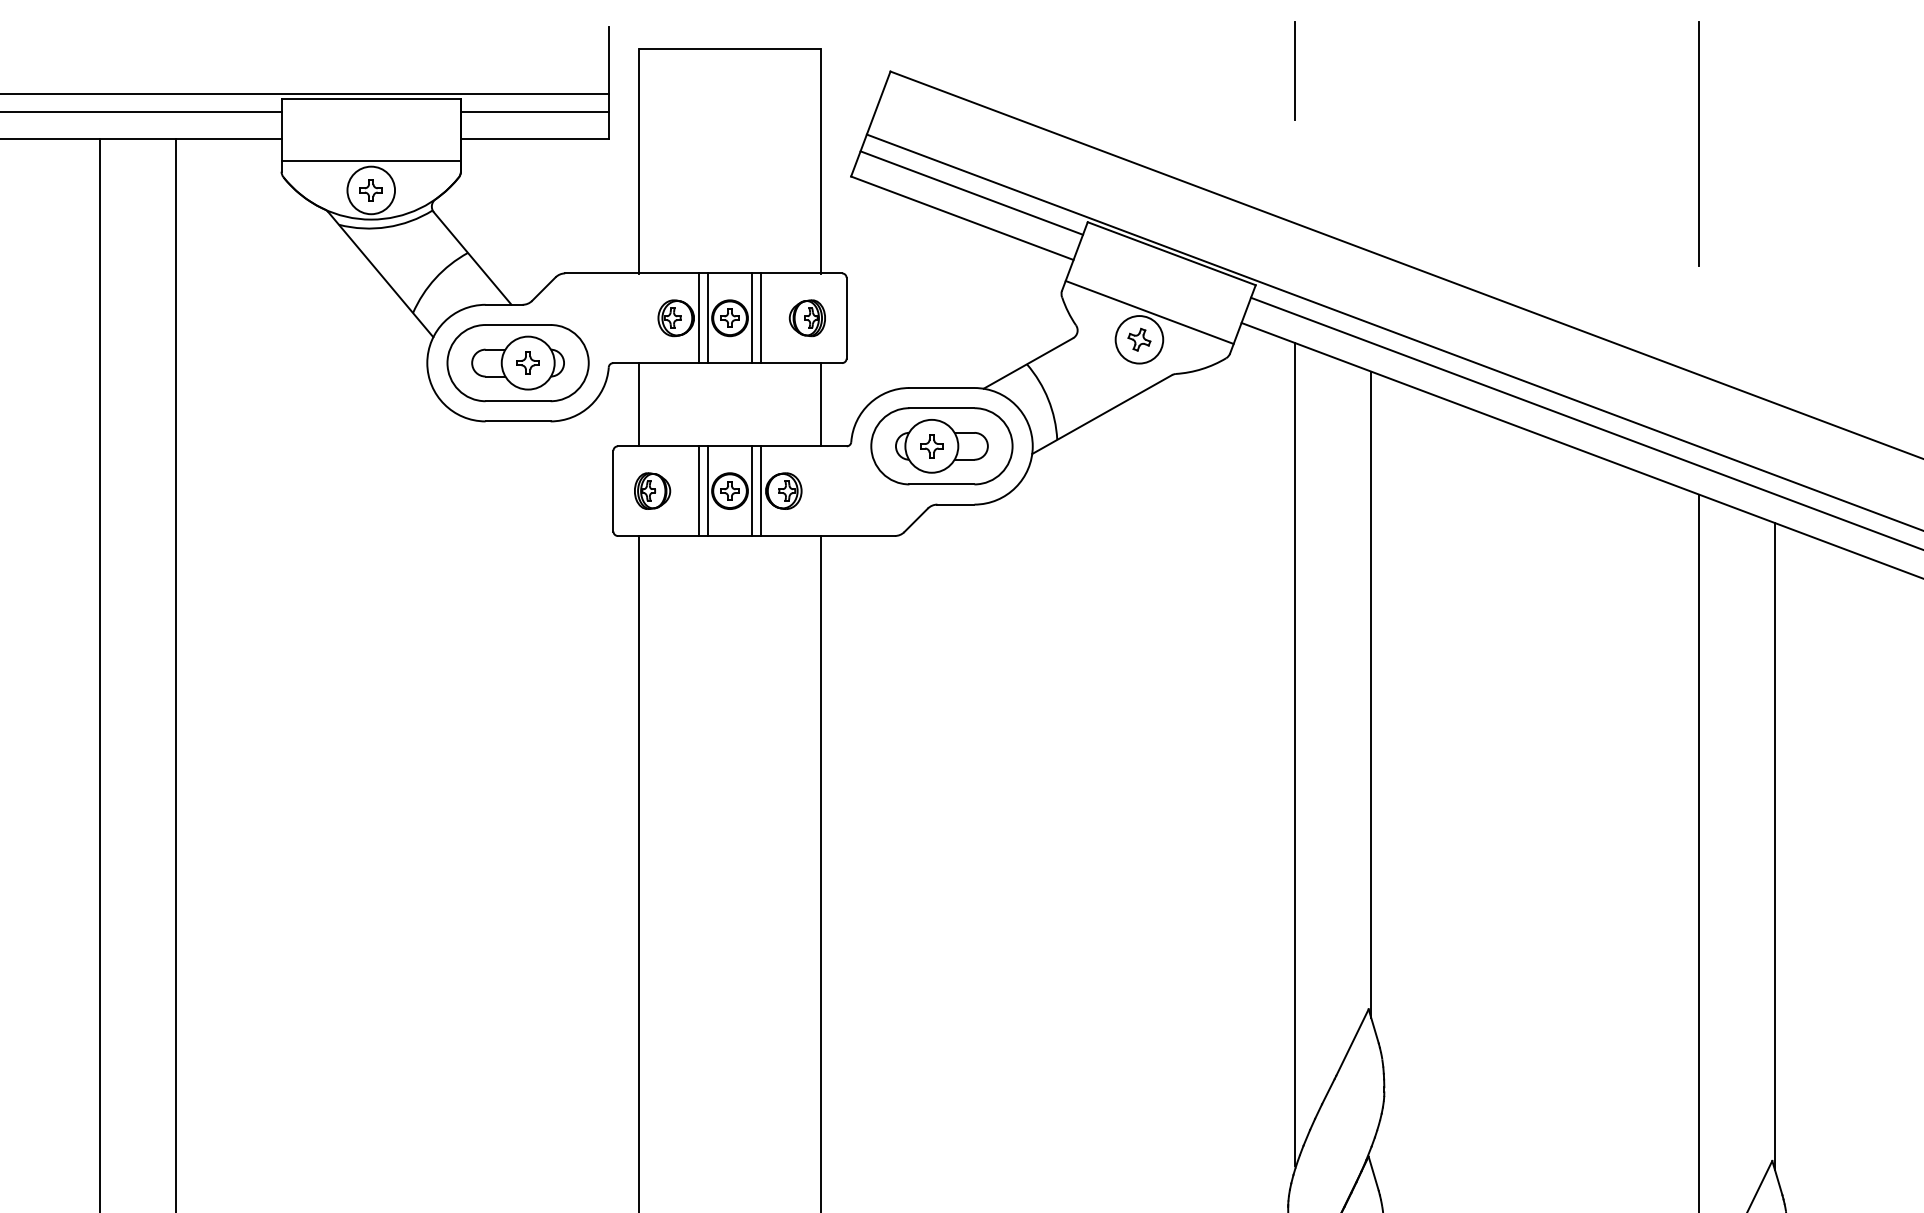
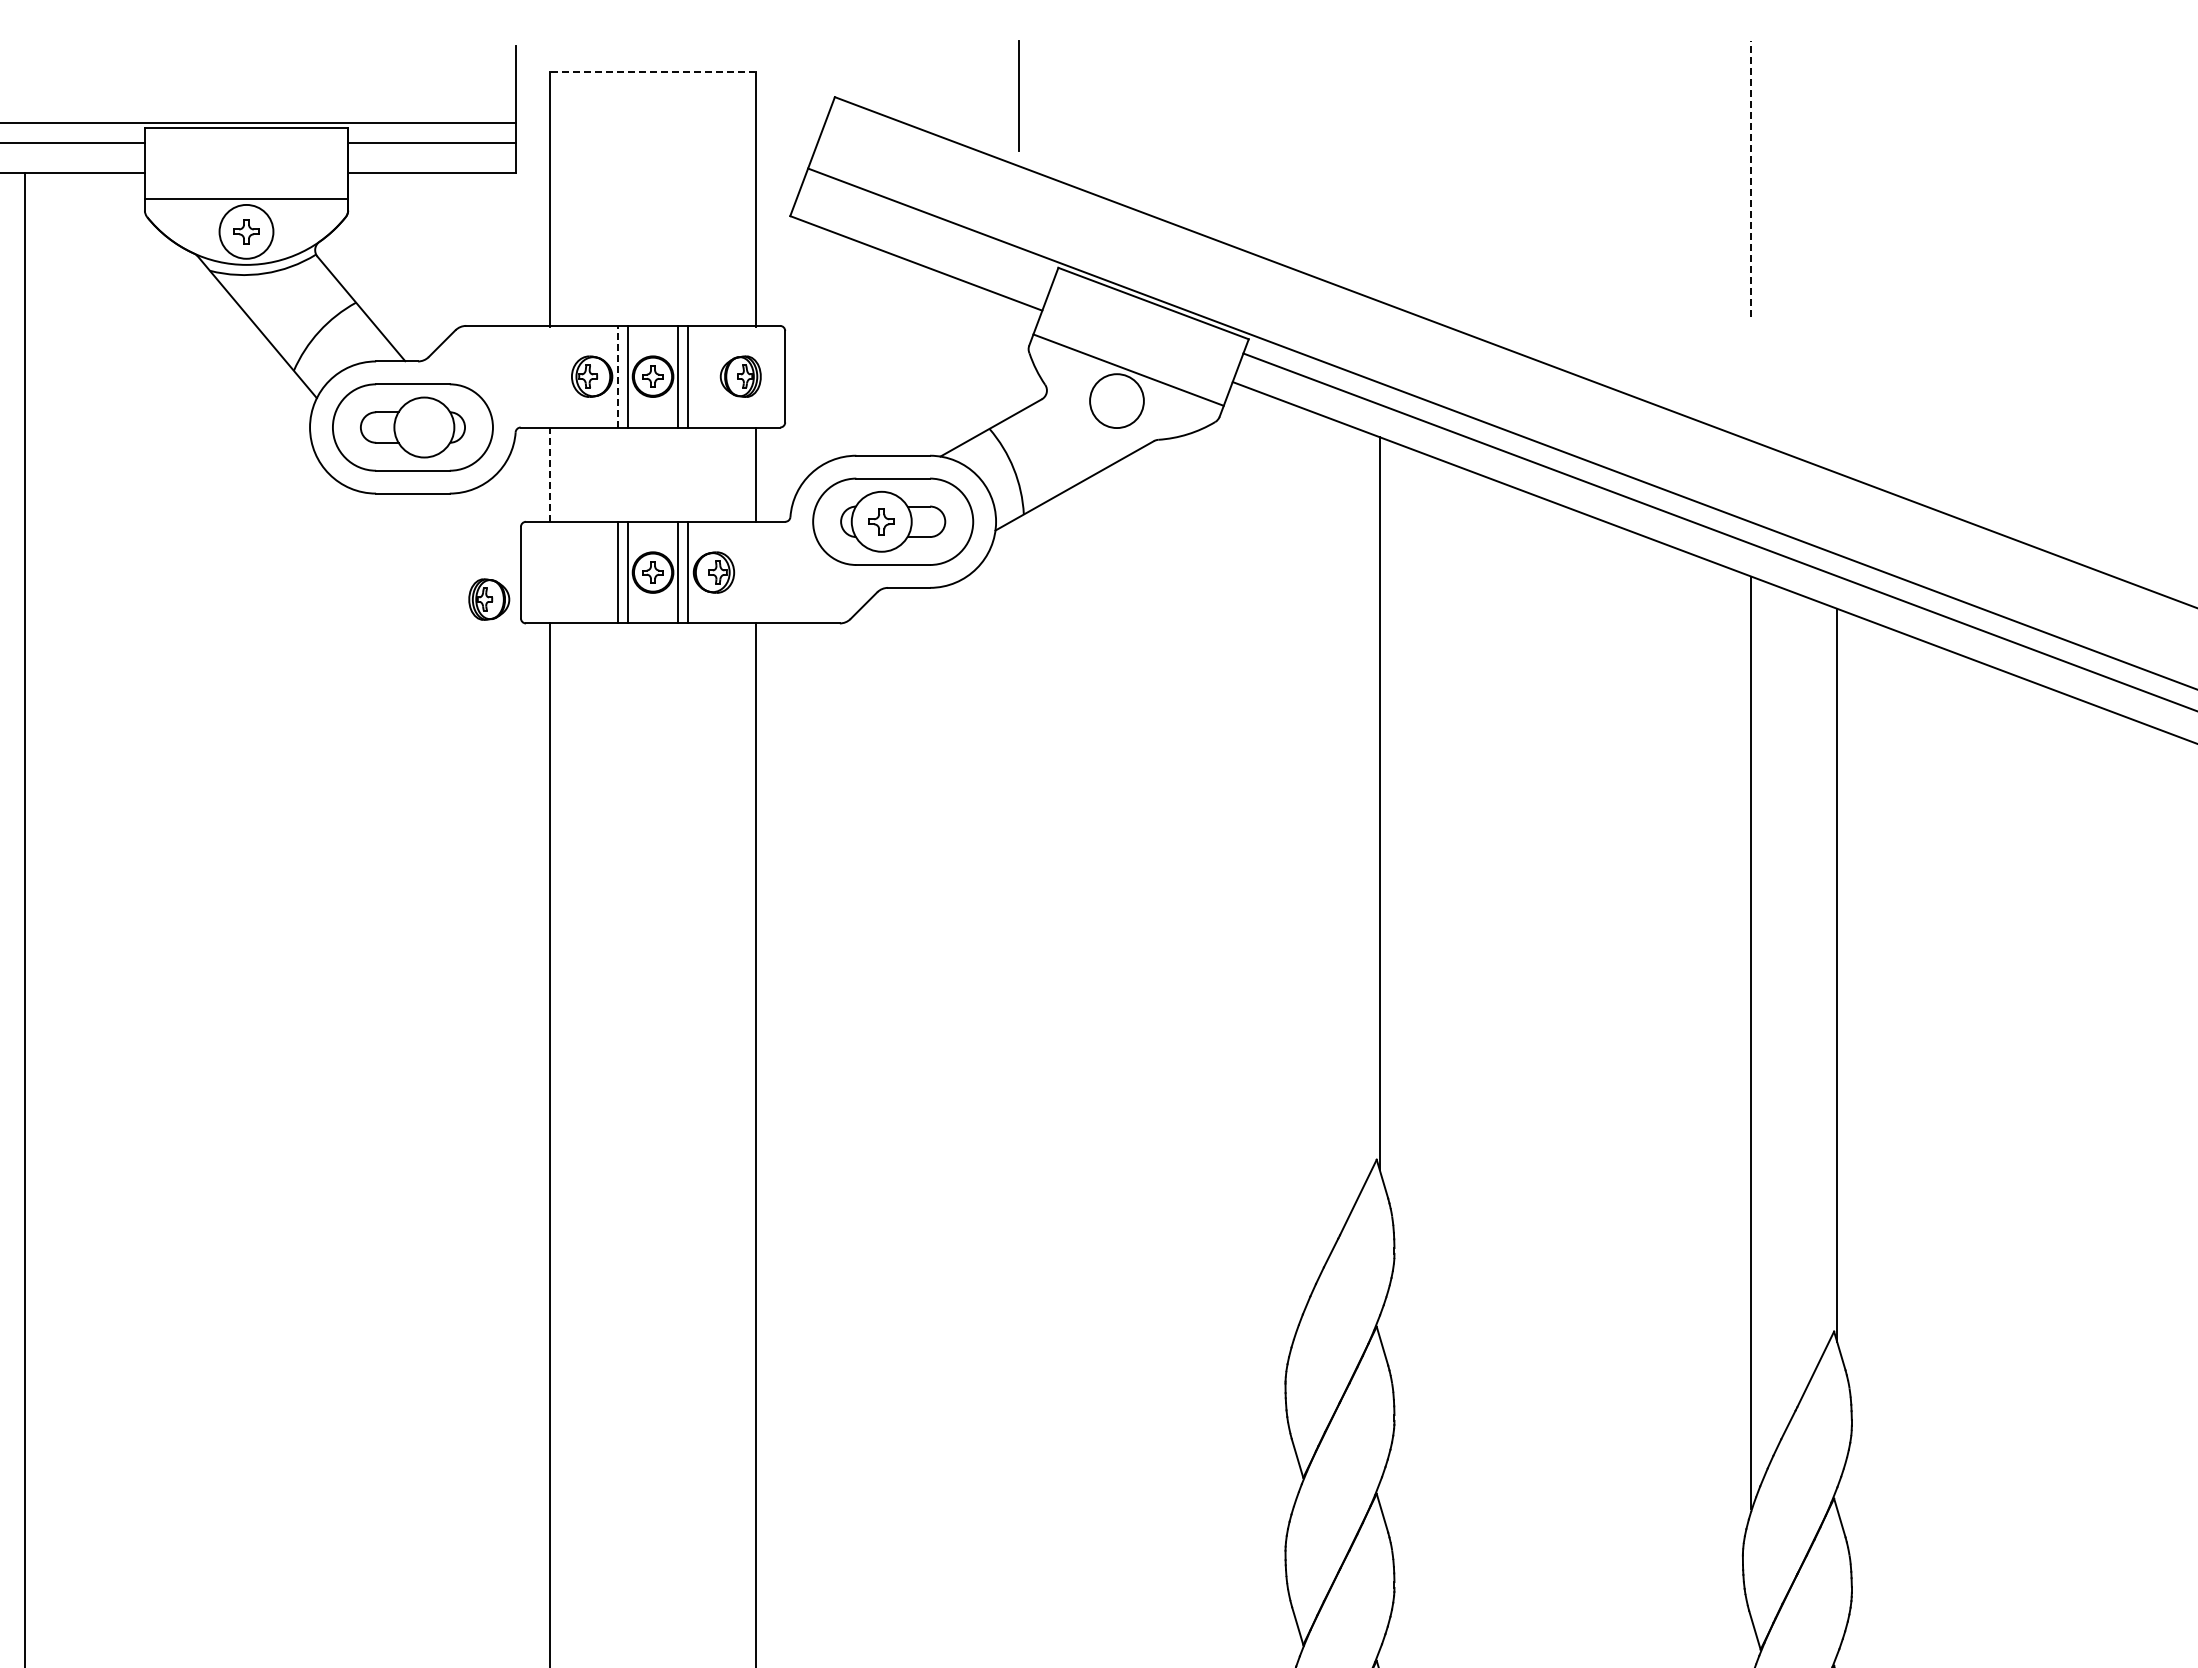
line: (730, 49) -> (653, 72), solid -> dashed
line: (1294, 70) -> (1018, 95), moved
line: (1698, 144) -> (1750, 179), solid -> dashed
line: (972, 192) -> (927, 234), removed
line: (698, 318) -> (617, 376), solid -> dashed
part: (1139, 339) -> (1116, 400), removed
part: (528, 363) -> (424, 427), removed
line: (639, 404) -> (550, 474), solid -> dashed
part: (652, 491) -> (489, 599), moved
line: (1295, 754) -> (1293, 870), removed

